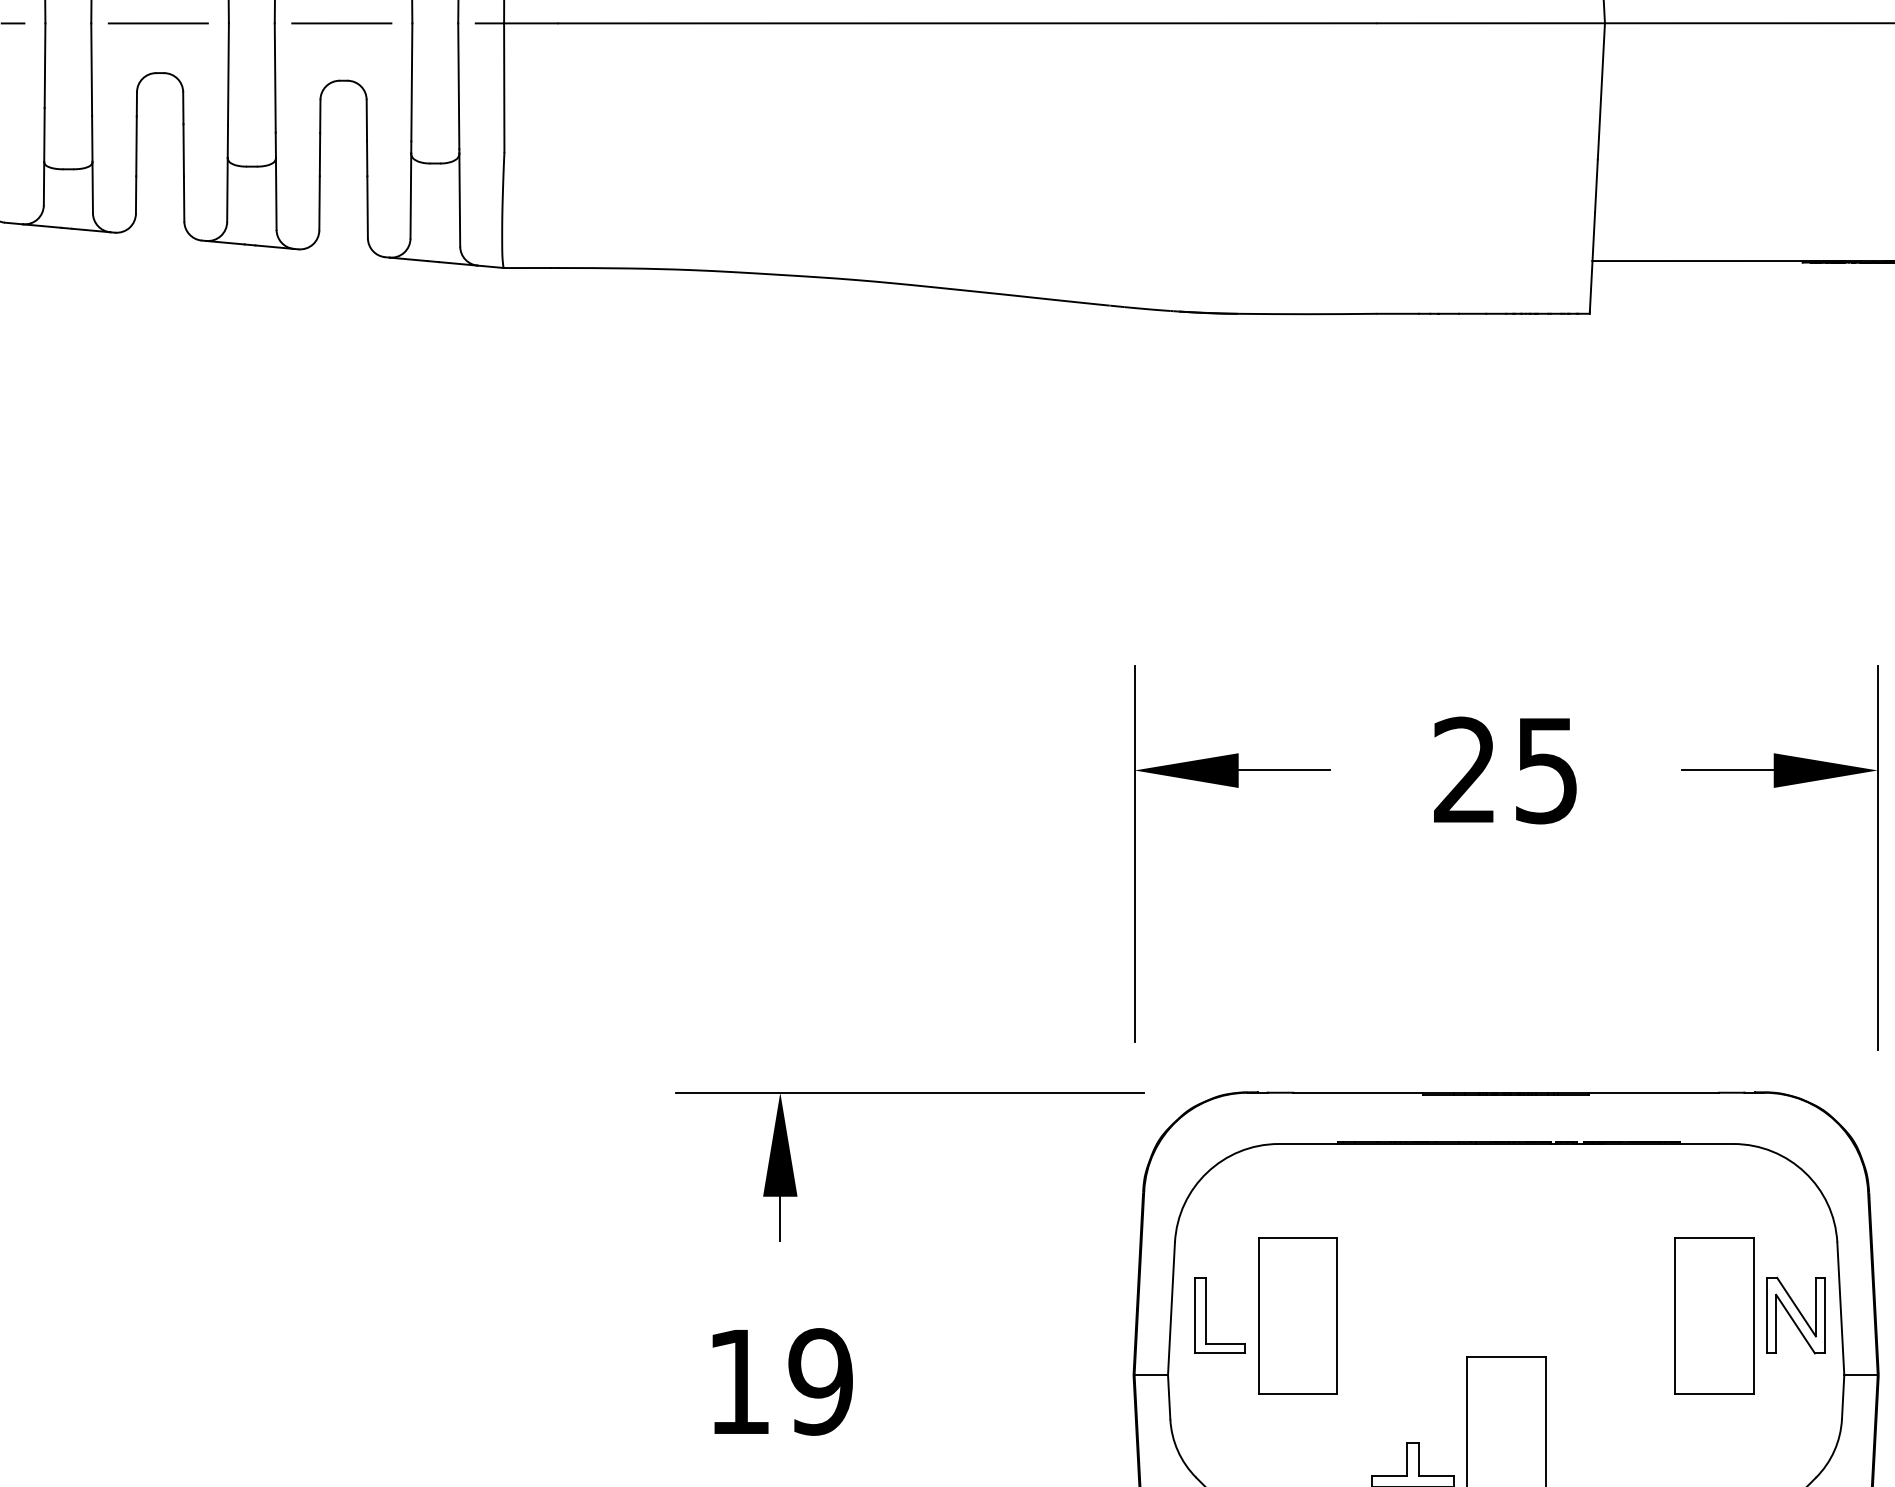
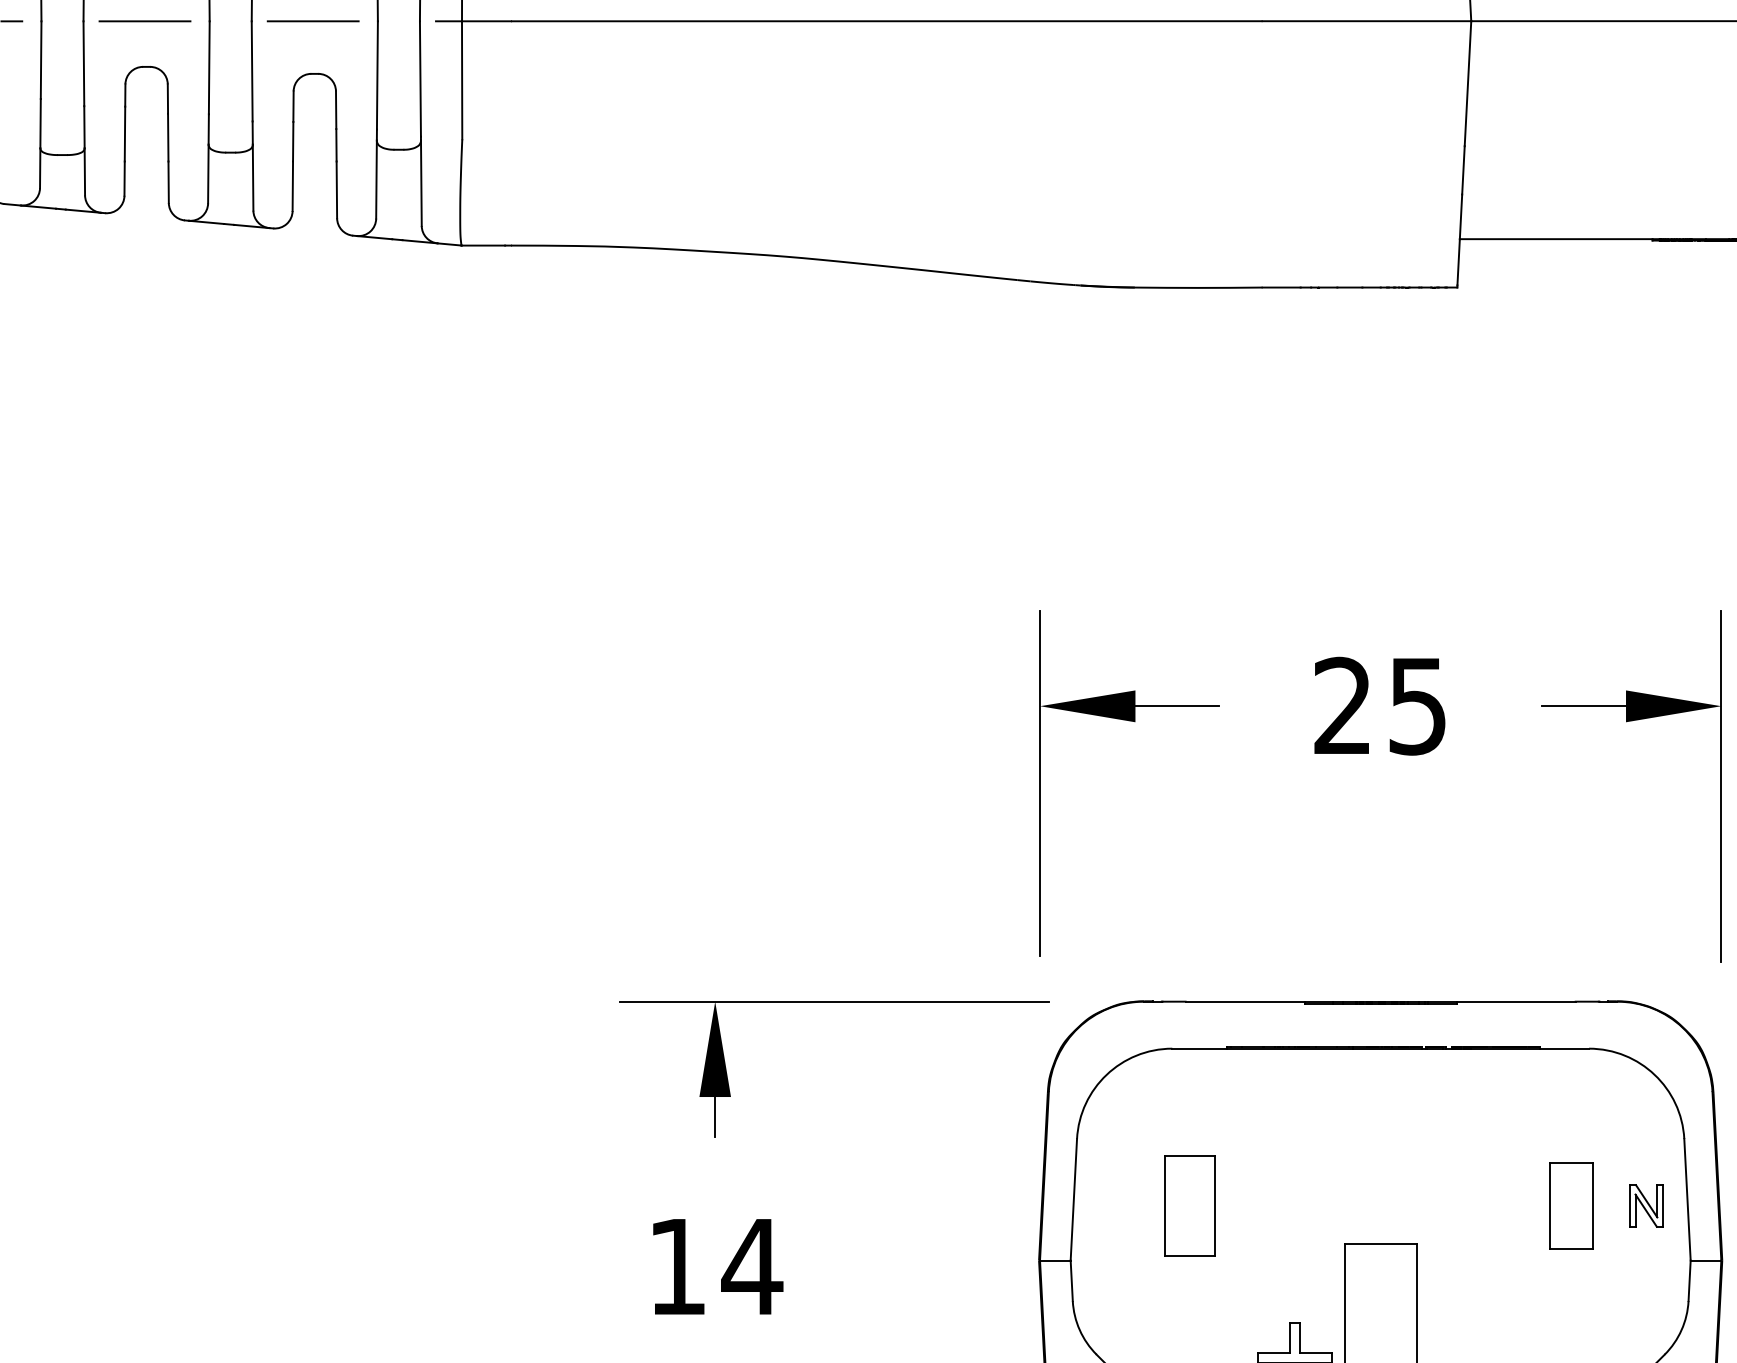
part: (1206, 1315) -> (1105, 1205), removed
part: (1297, 1315) -> (1189, 1205), size x0.7
part: (1714, 1315) -> (1571, 1205), size x0.6
part: (1795, 1315) -> (1645, 1205), size x0.6
text: (820, 1381) -> (752, 1266), 19 -> 14

